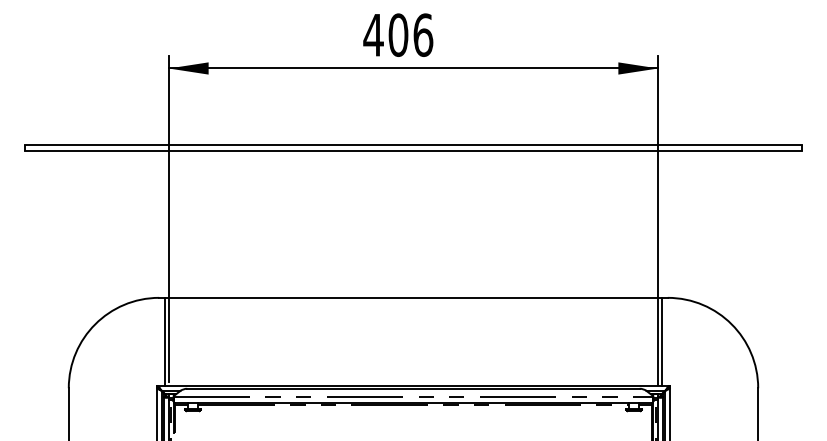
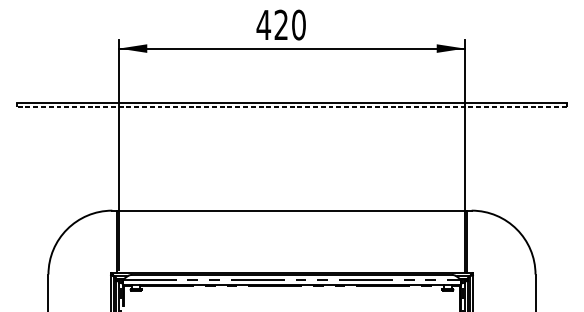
text: (410, 34) -> (289, 24), 406 -> 420
line: (413, 151) -> (292, 107), solid -> dashed

